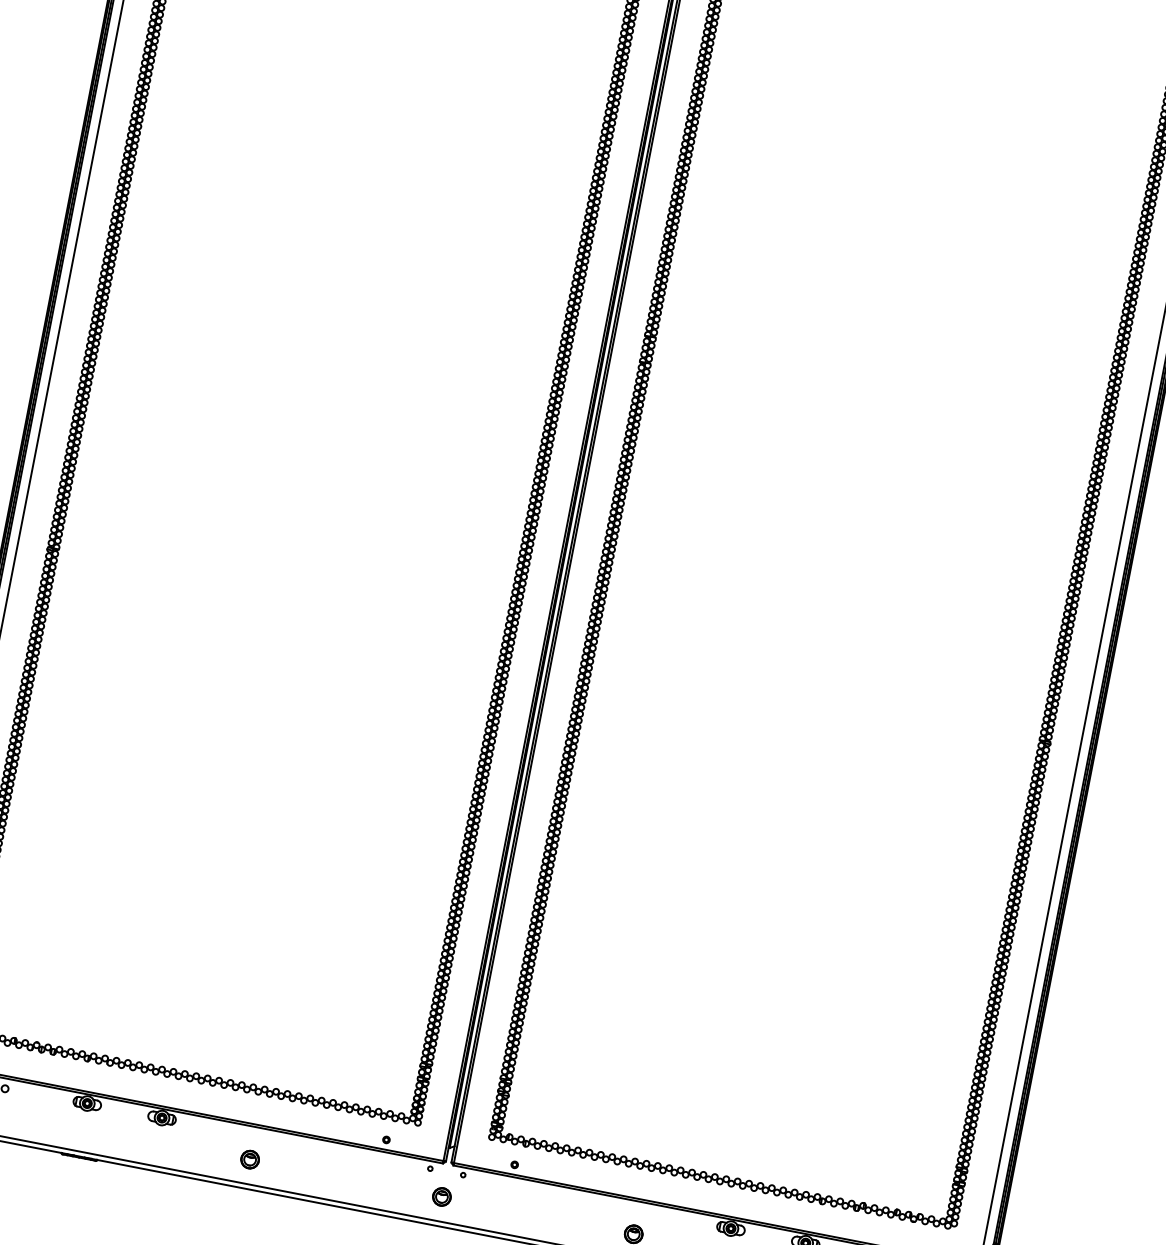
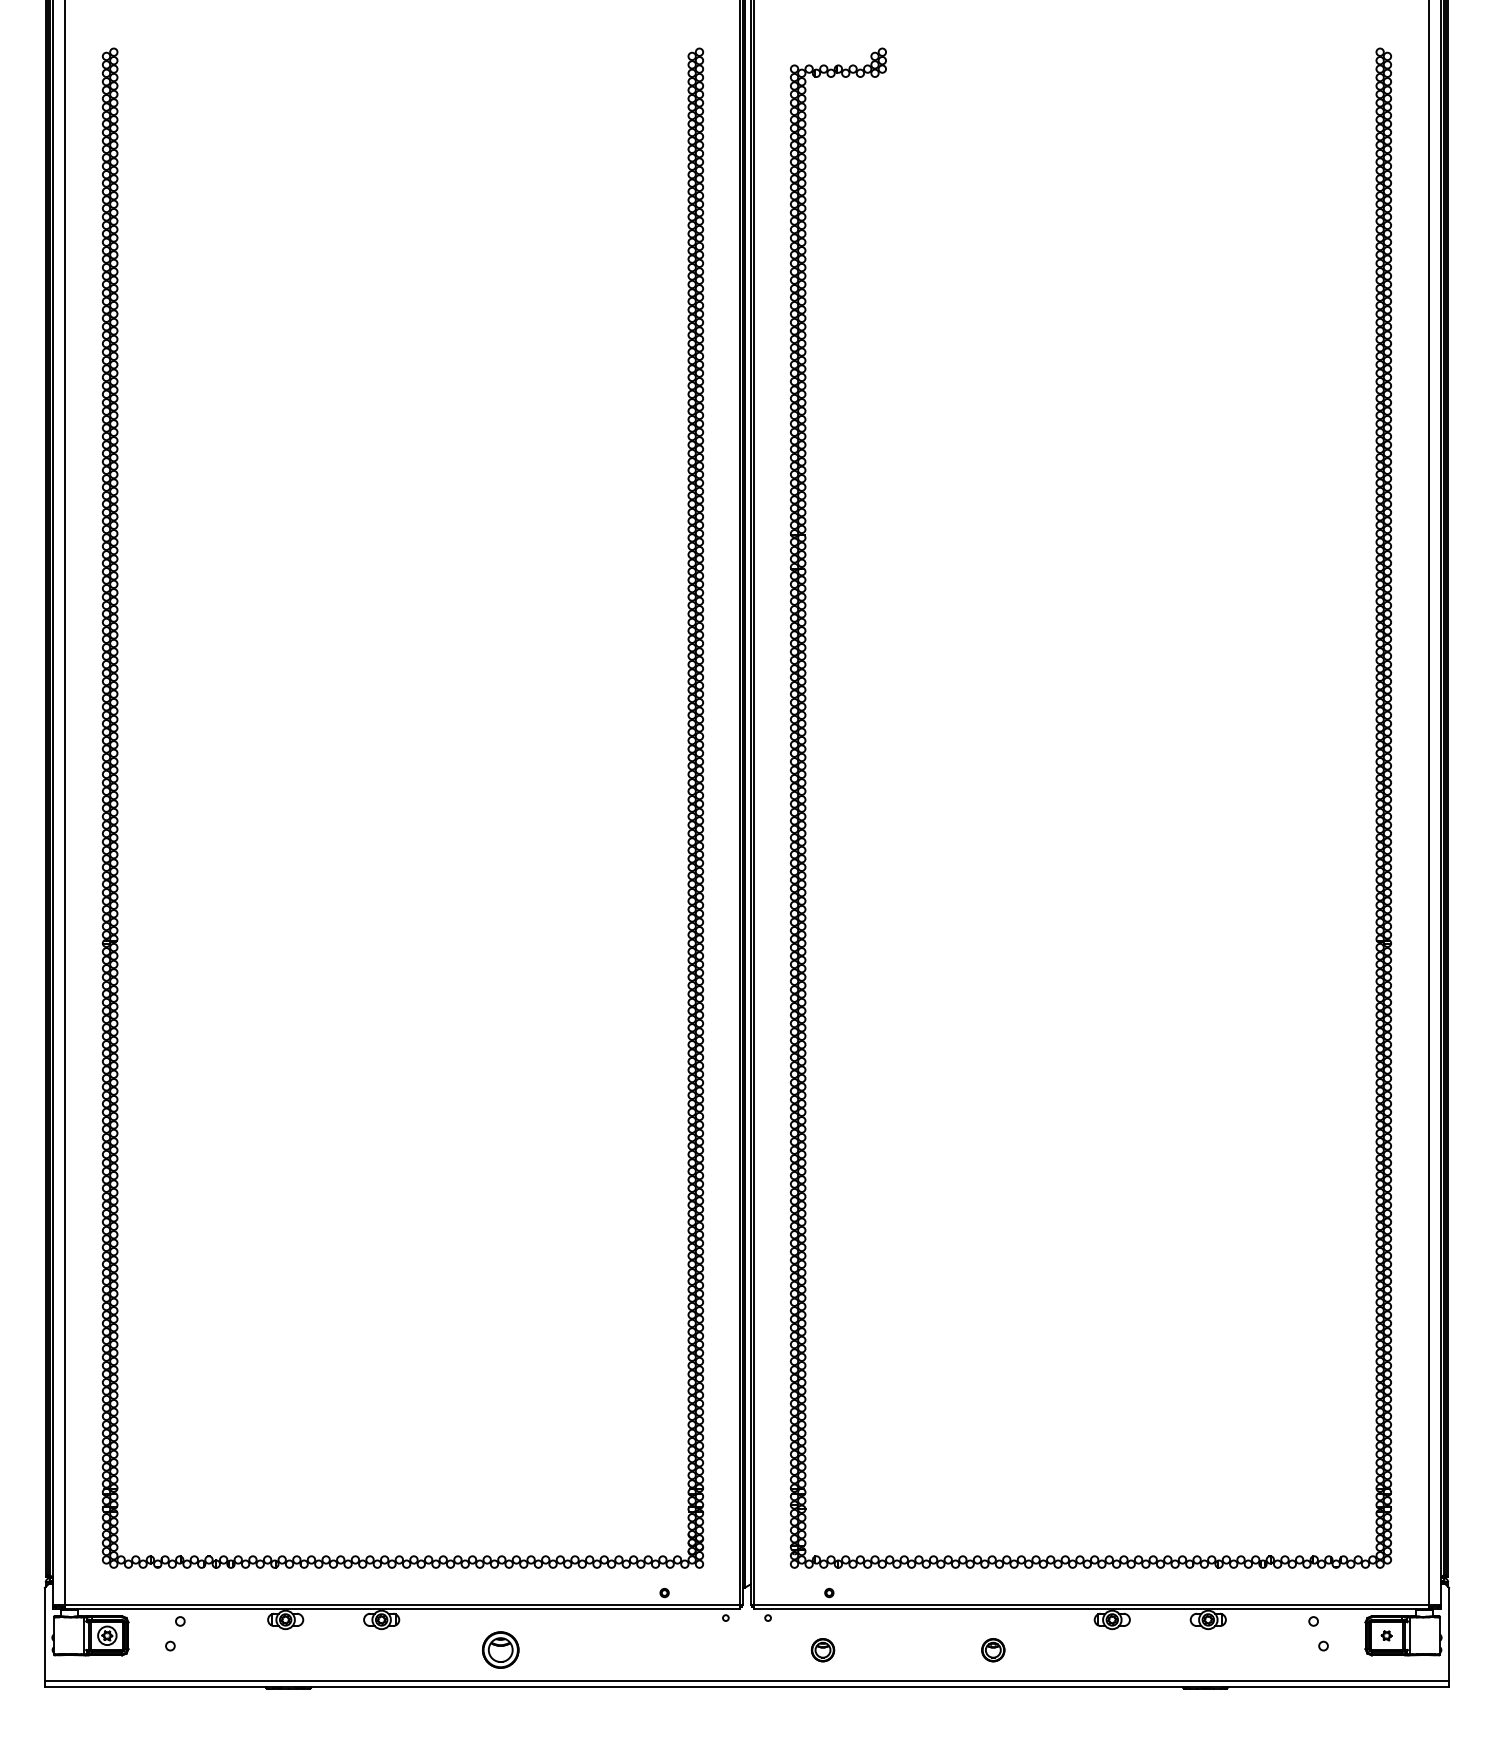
part: (249, 1159) -> (500, 1650), size x1.6
part: (441, 1197) -> (822, 1650), moved

